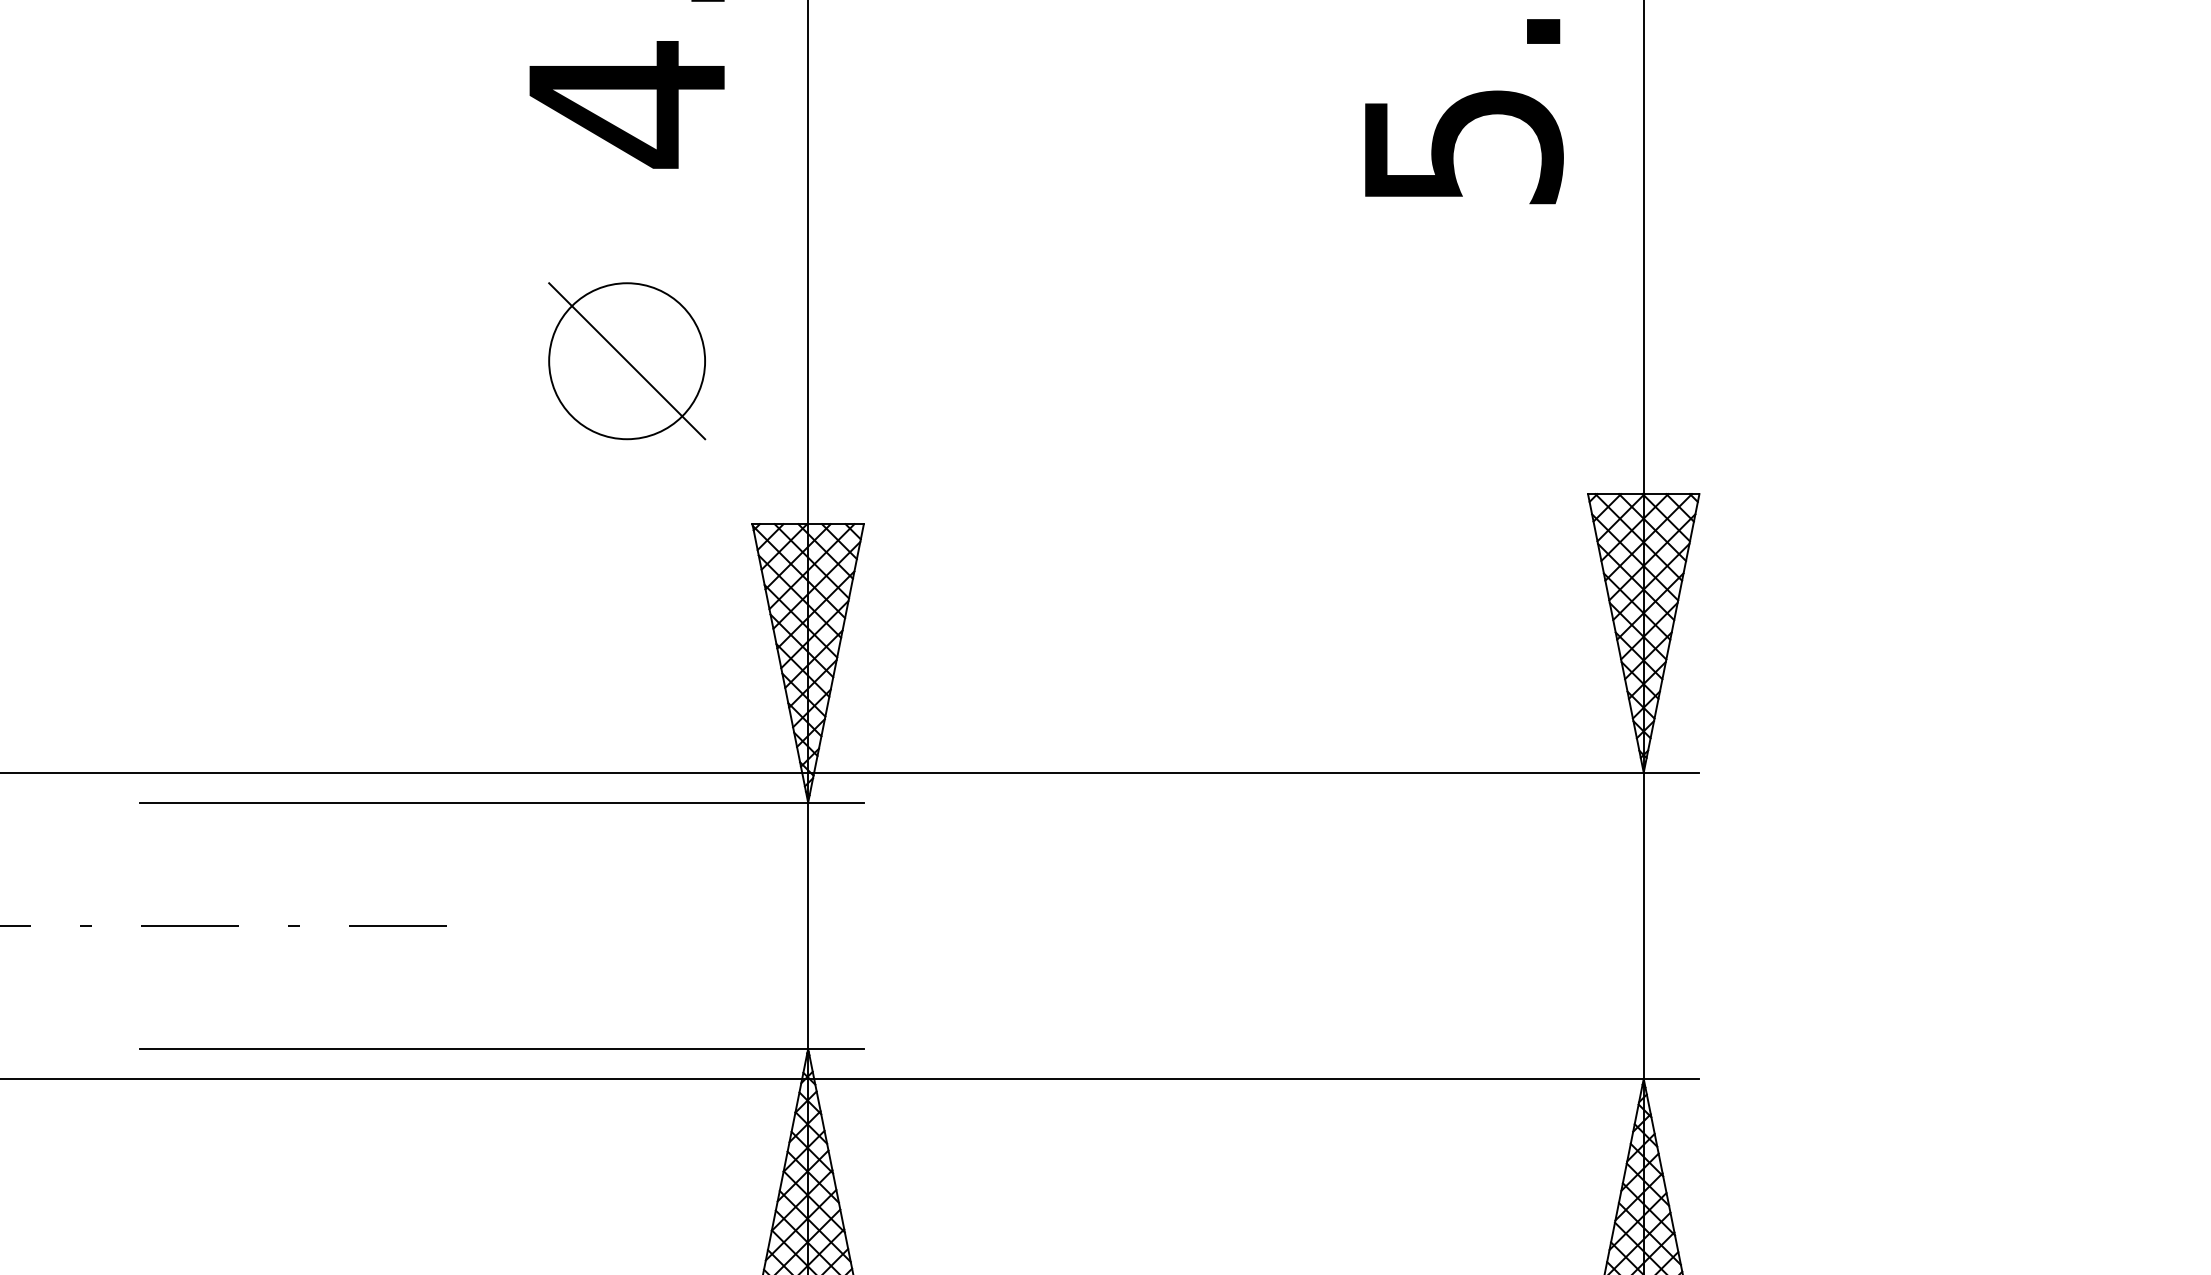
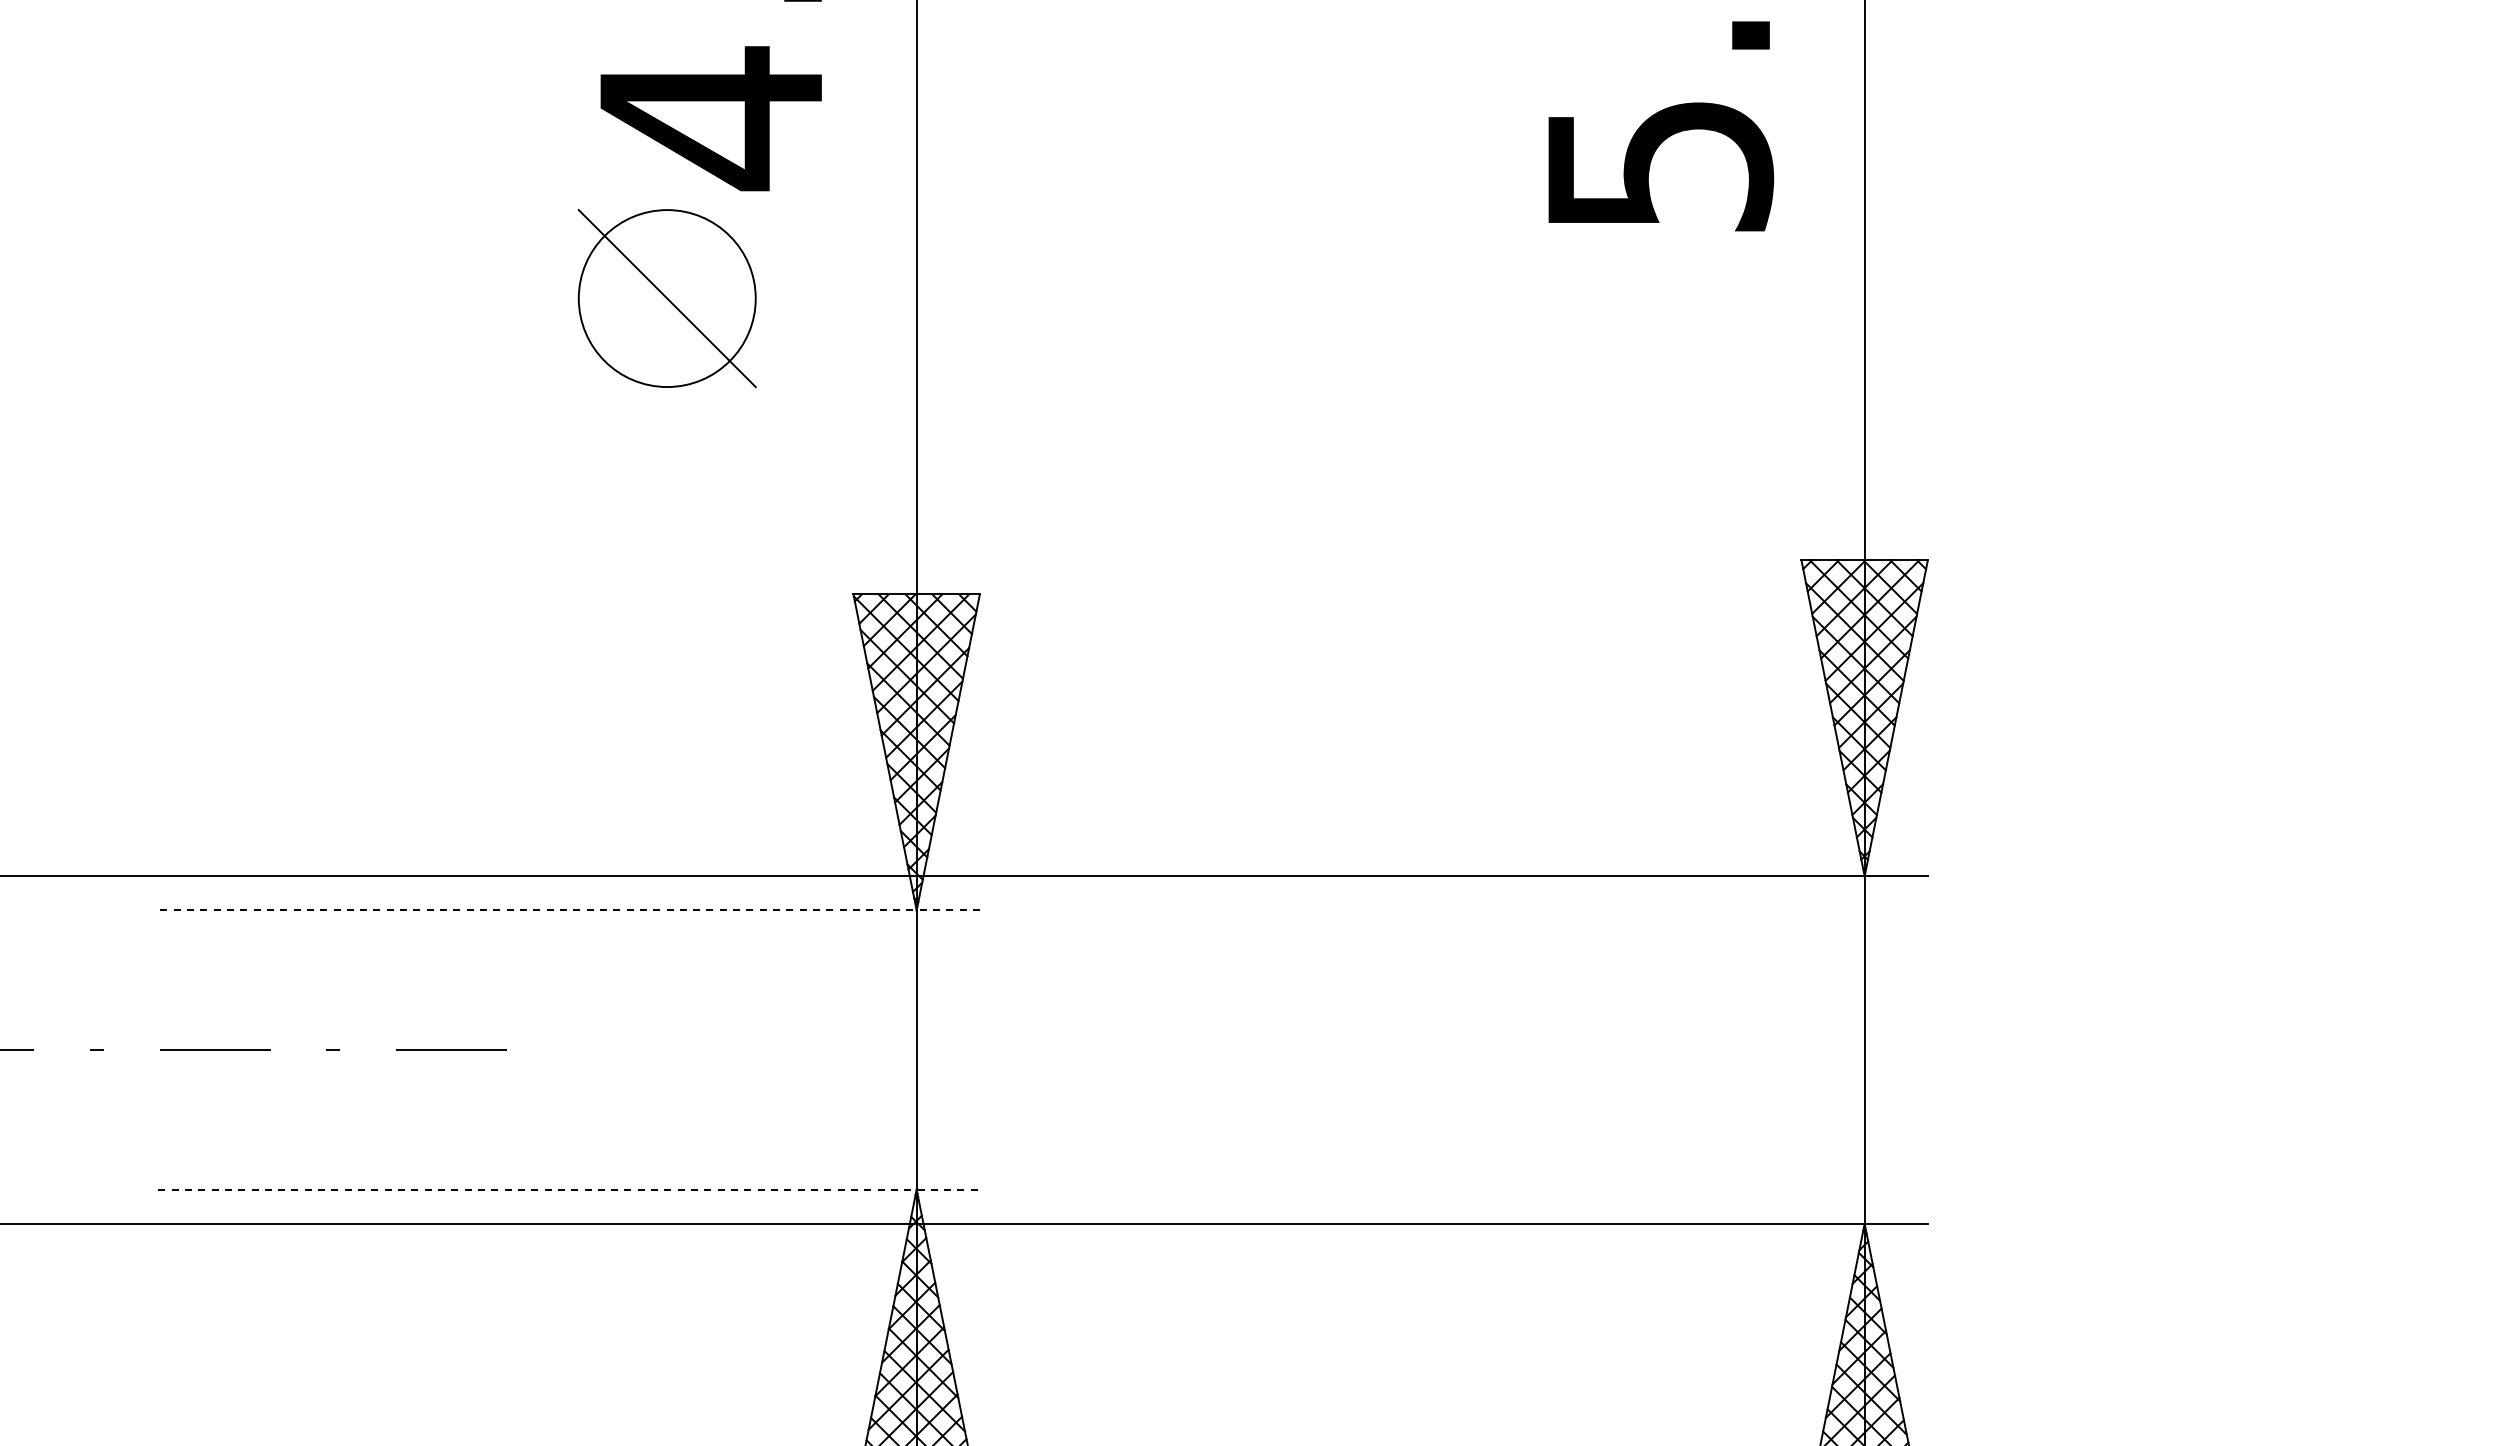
part: (626, 361) -> (666, 298), moved
line: (502, 802) -> (569, 910), solid -> dashed
line: (502, 1048) -> (569, 1189), solid -> dashed

